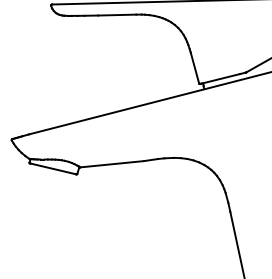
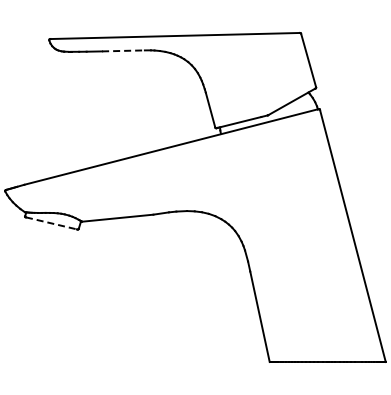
line: (117, 14) -> (123, 50), solid -> dashed
line: (53, 168) -> (51, 223), solid -> dashed

